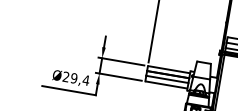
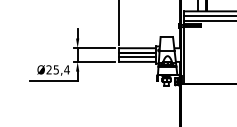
text: (74, 77) -> (56, 69), Ø29,4 -> Ø25,4

